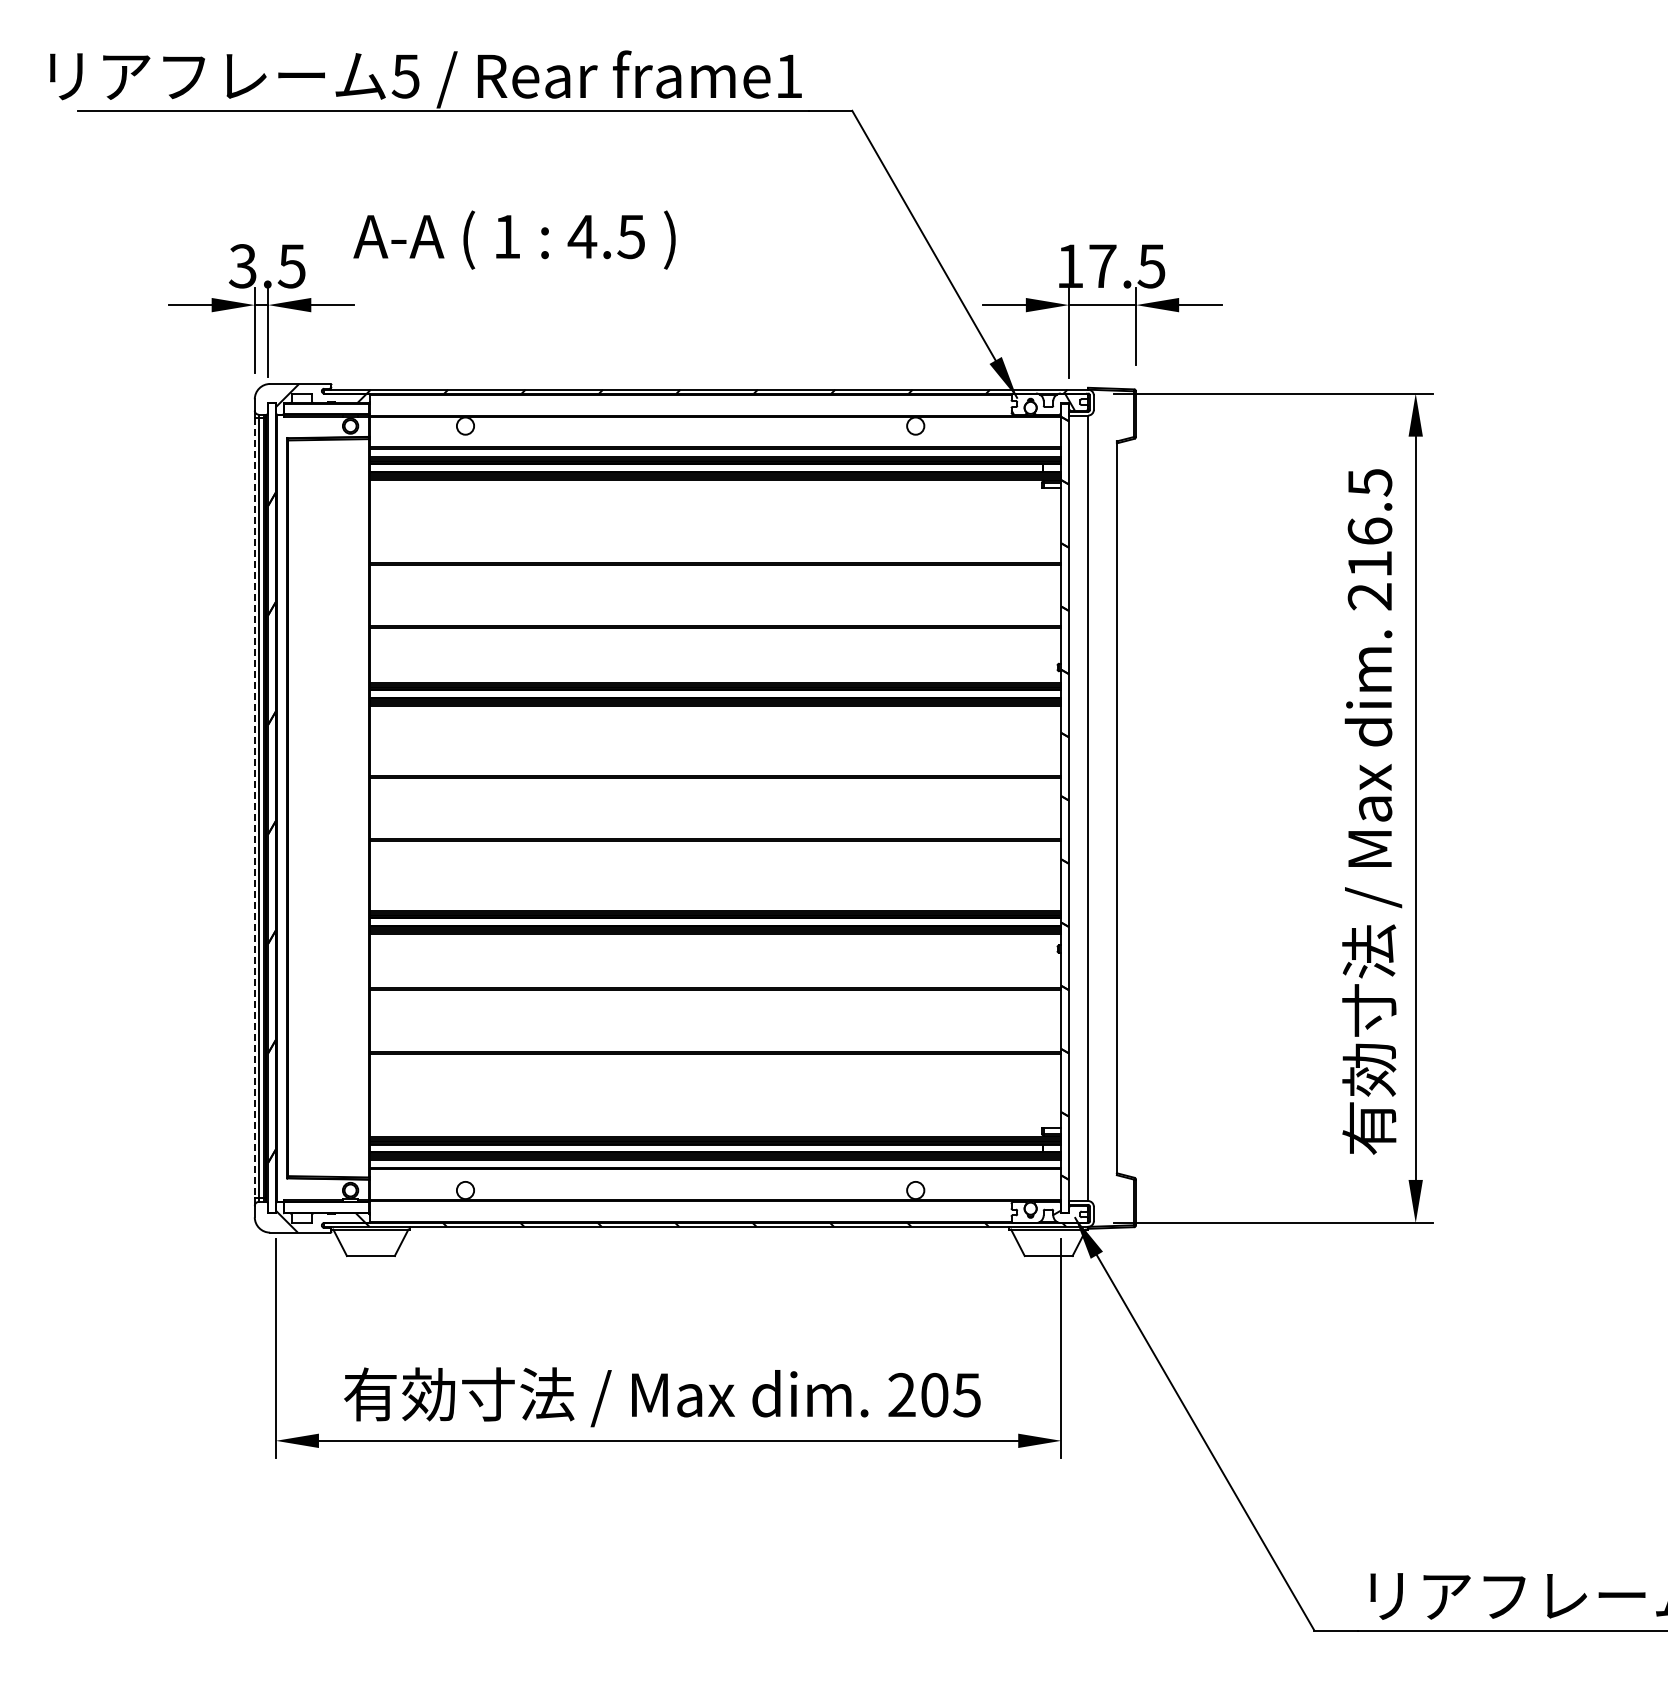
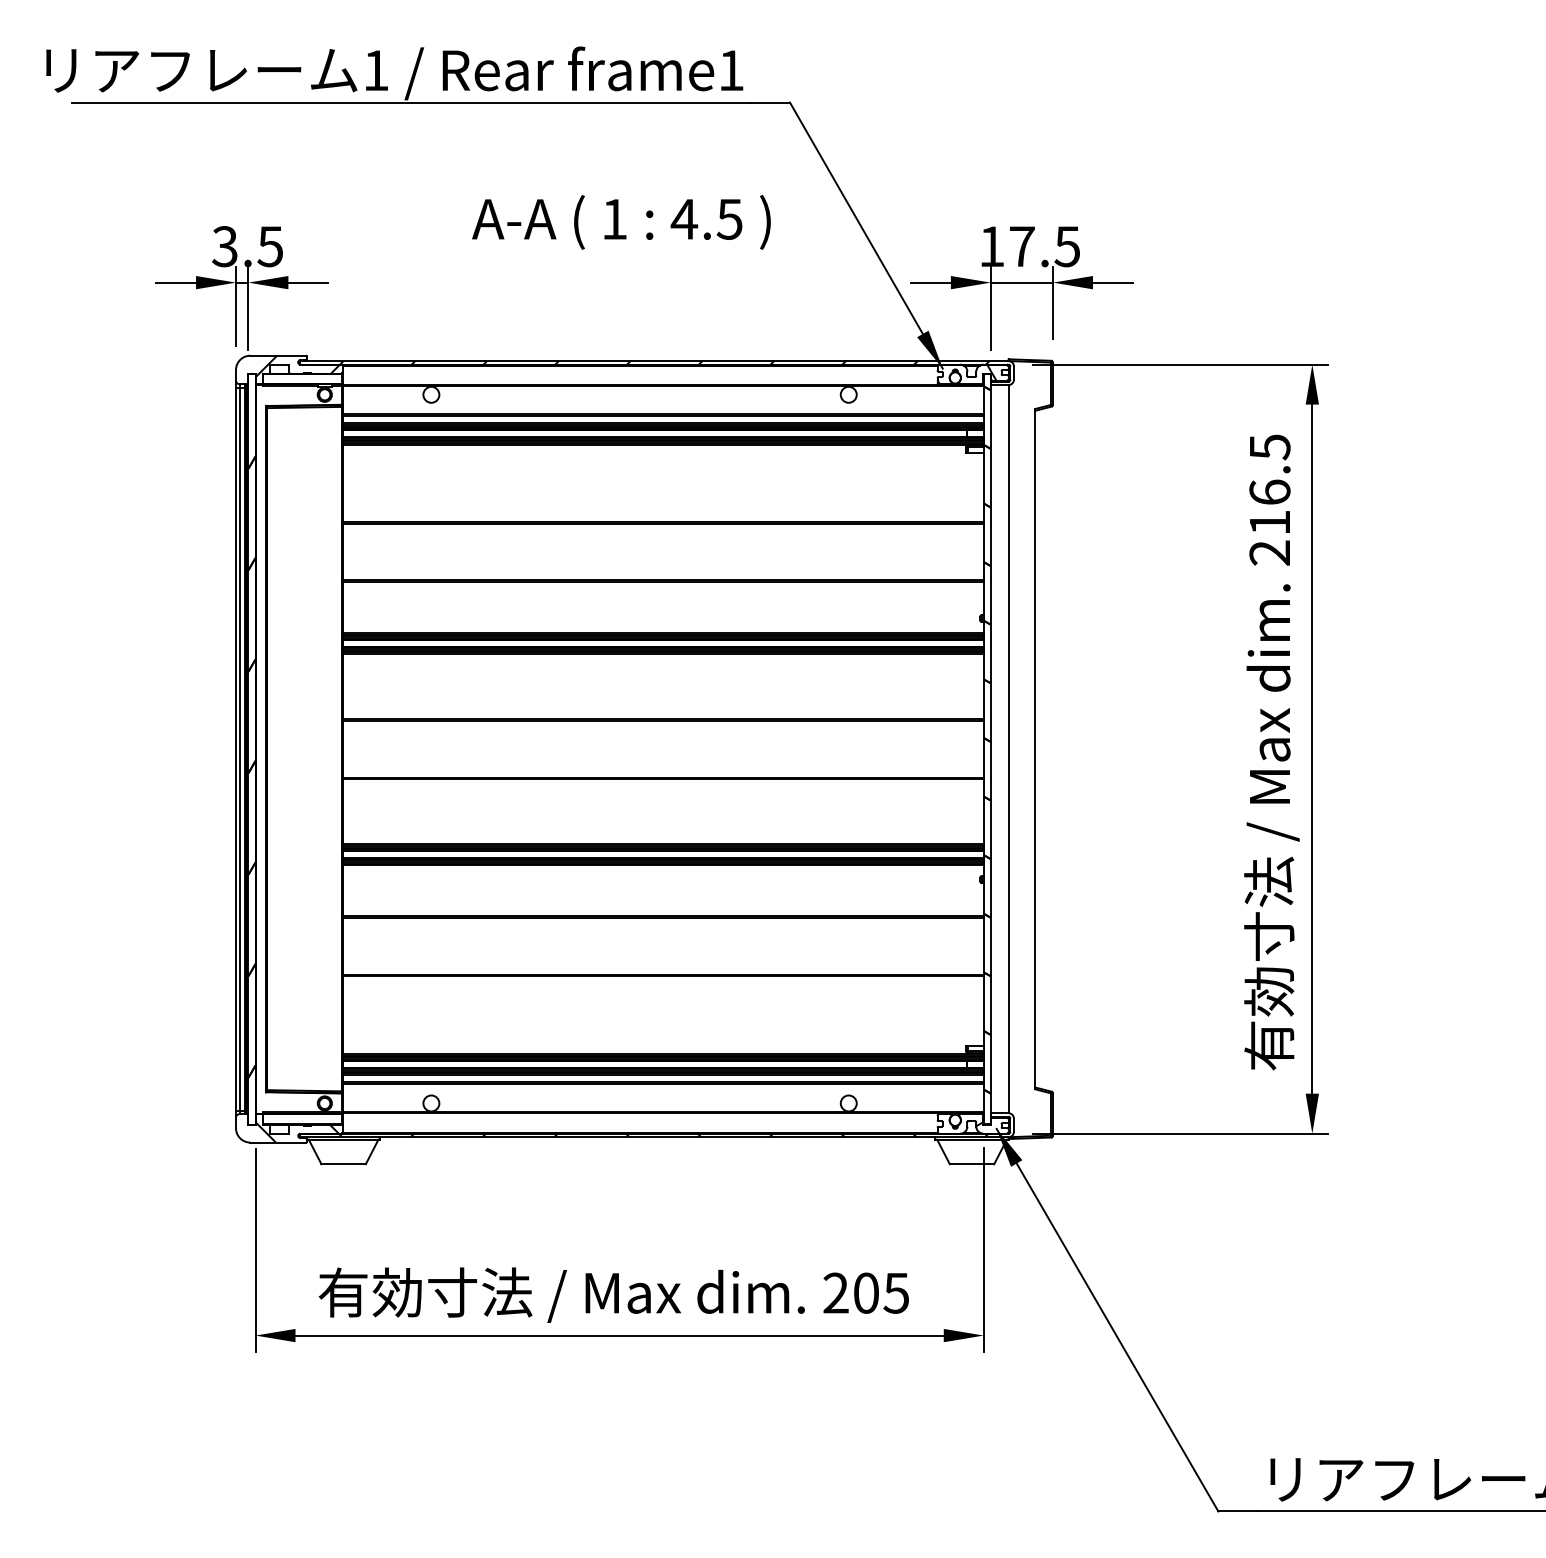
text: (405, 76) -> (375, 70), 5 -> 1
text: (514, 239) -> (621, 221), moved
line: (254, 808) -> (235, 749), dashed -> solid

